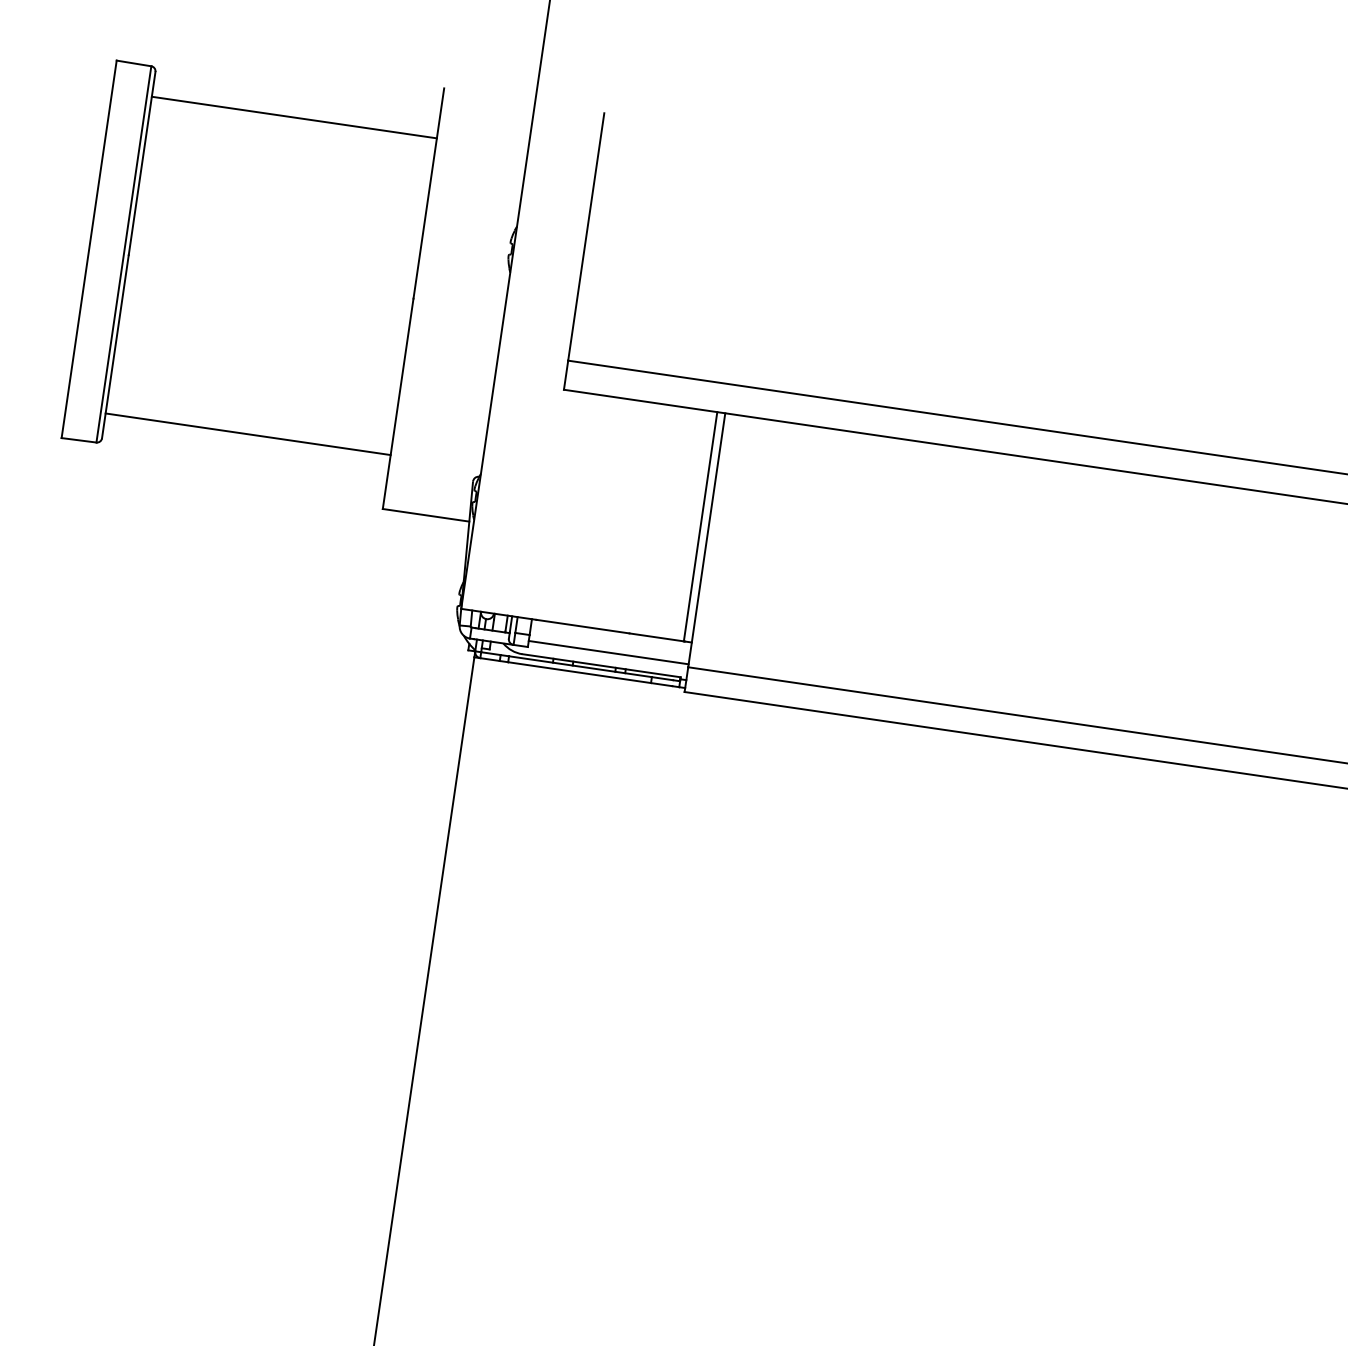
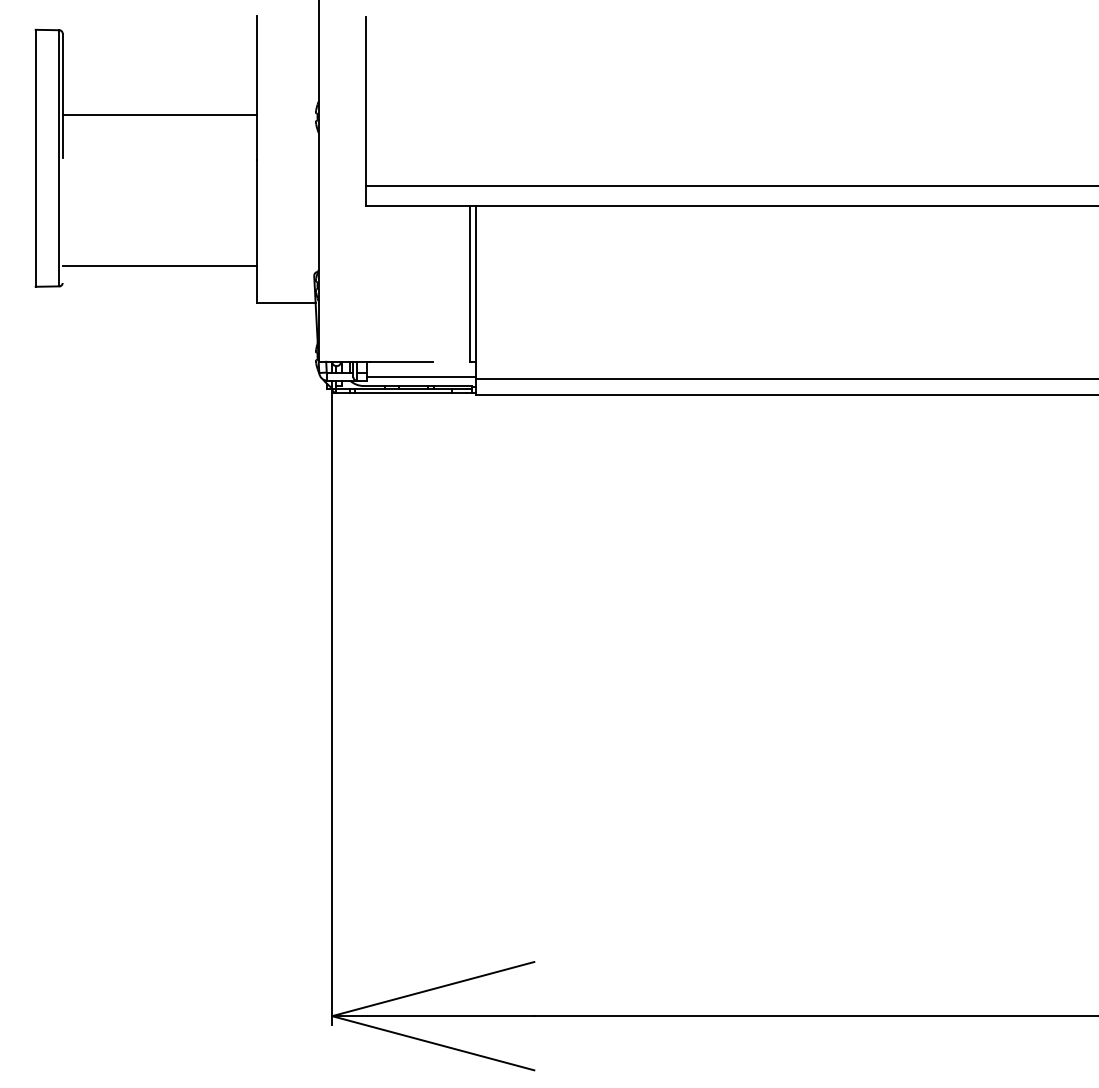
line: (294, 117) -> (159, 114), moved
line: (115, 346) -> (62, 220), removed
line: (656, 636) -> (451, 361), removed

